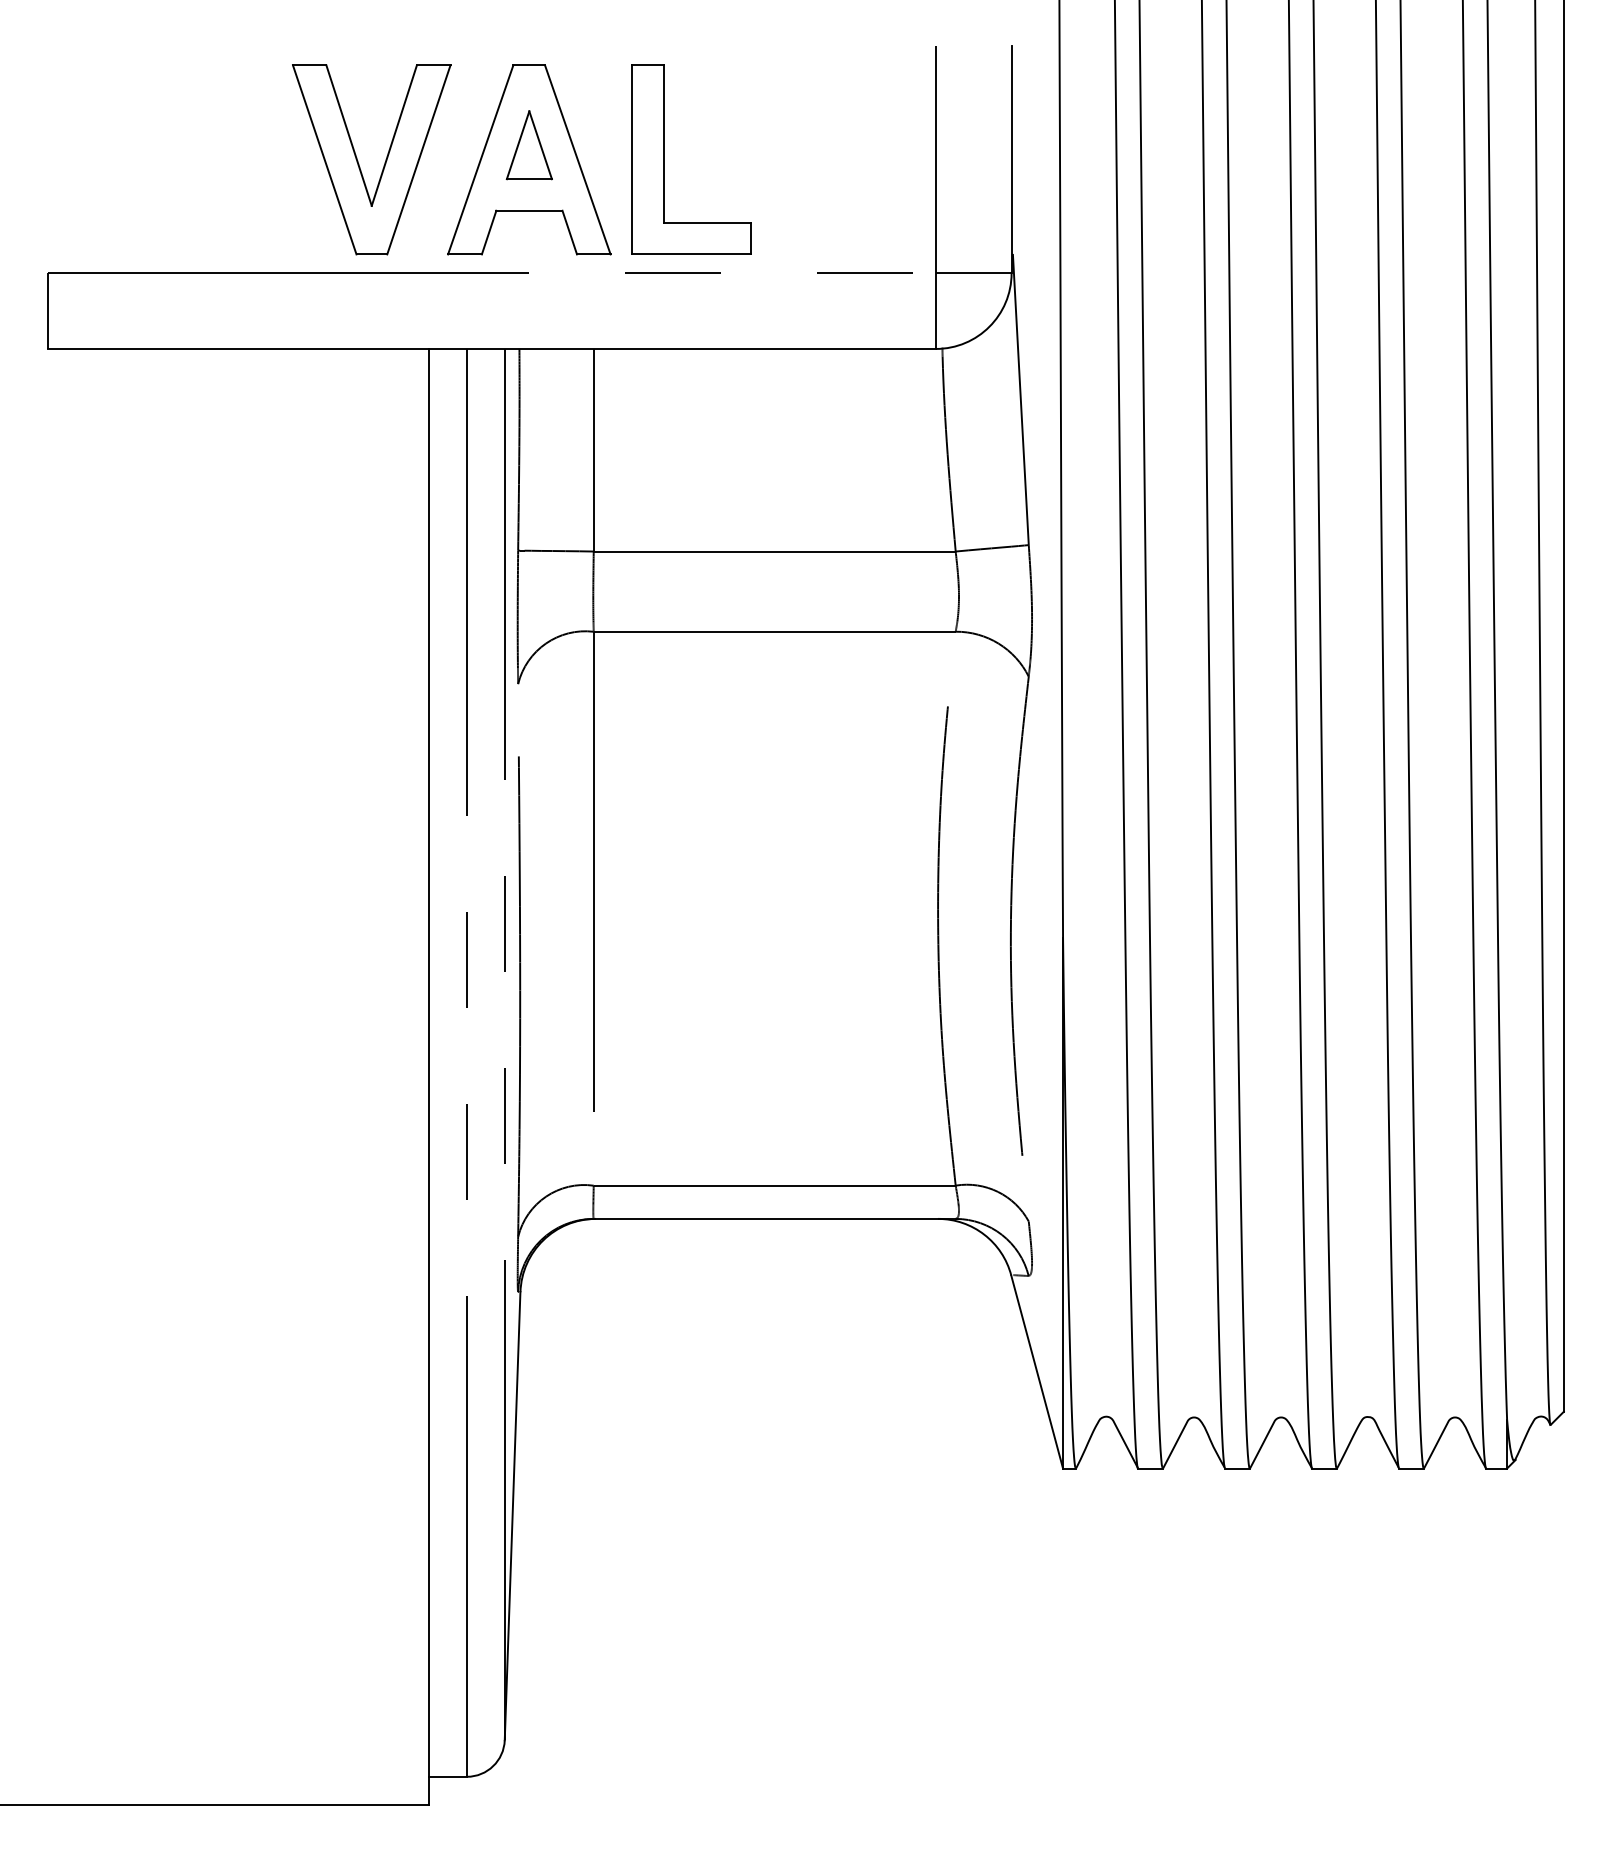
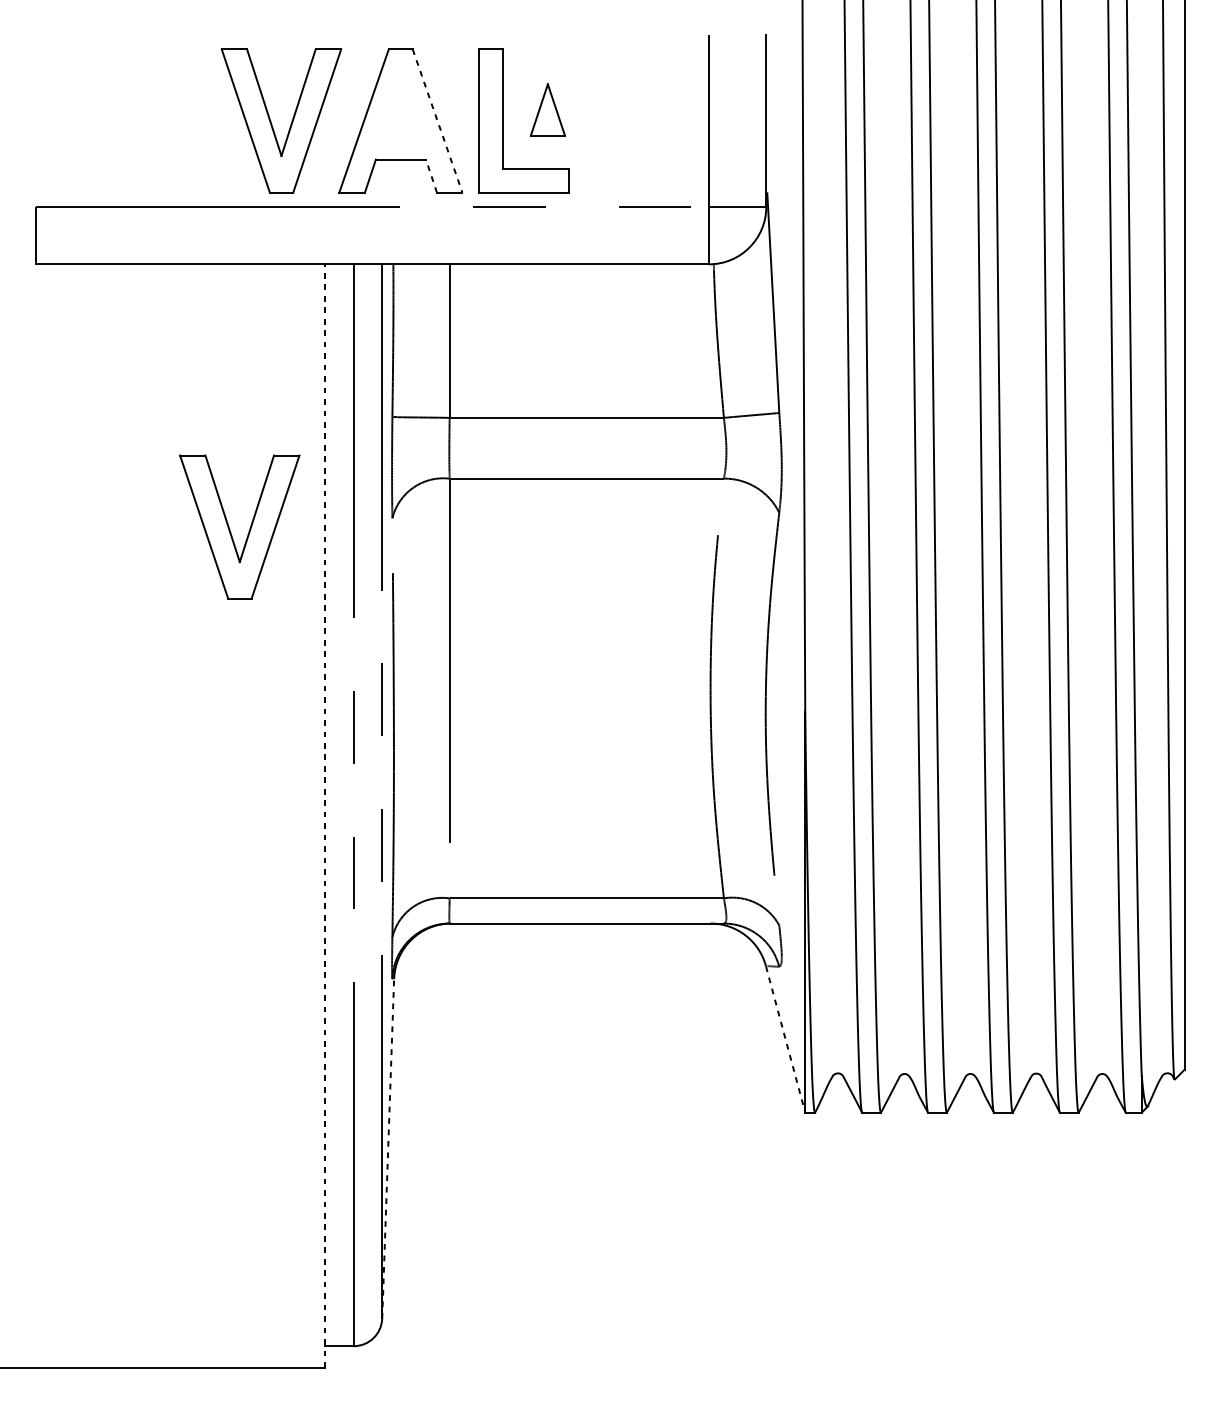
part: (528, 145) -> (547, 110), moved
line: (577, 160) -> (437, 121), solid -> dashed
line: (569, 232) -> (431, 176), solid -> dashed
part: (304, 700) -> (230, 530), added
line: (429, 1076) -> (325, 815), solid -> dashed
line: (1037, 1372) -> (785, 1039), solid -> dashed
line: (512, 1515) -> (388, 1148), solid -> dashed

